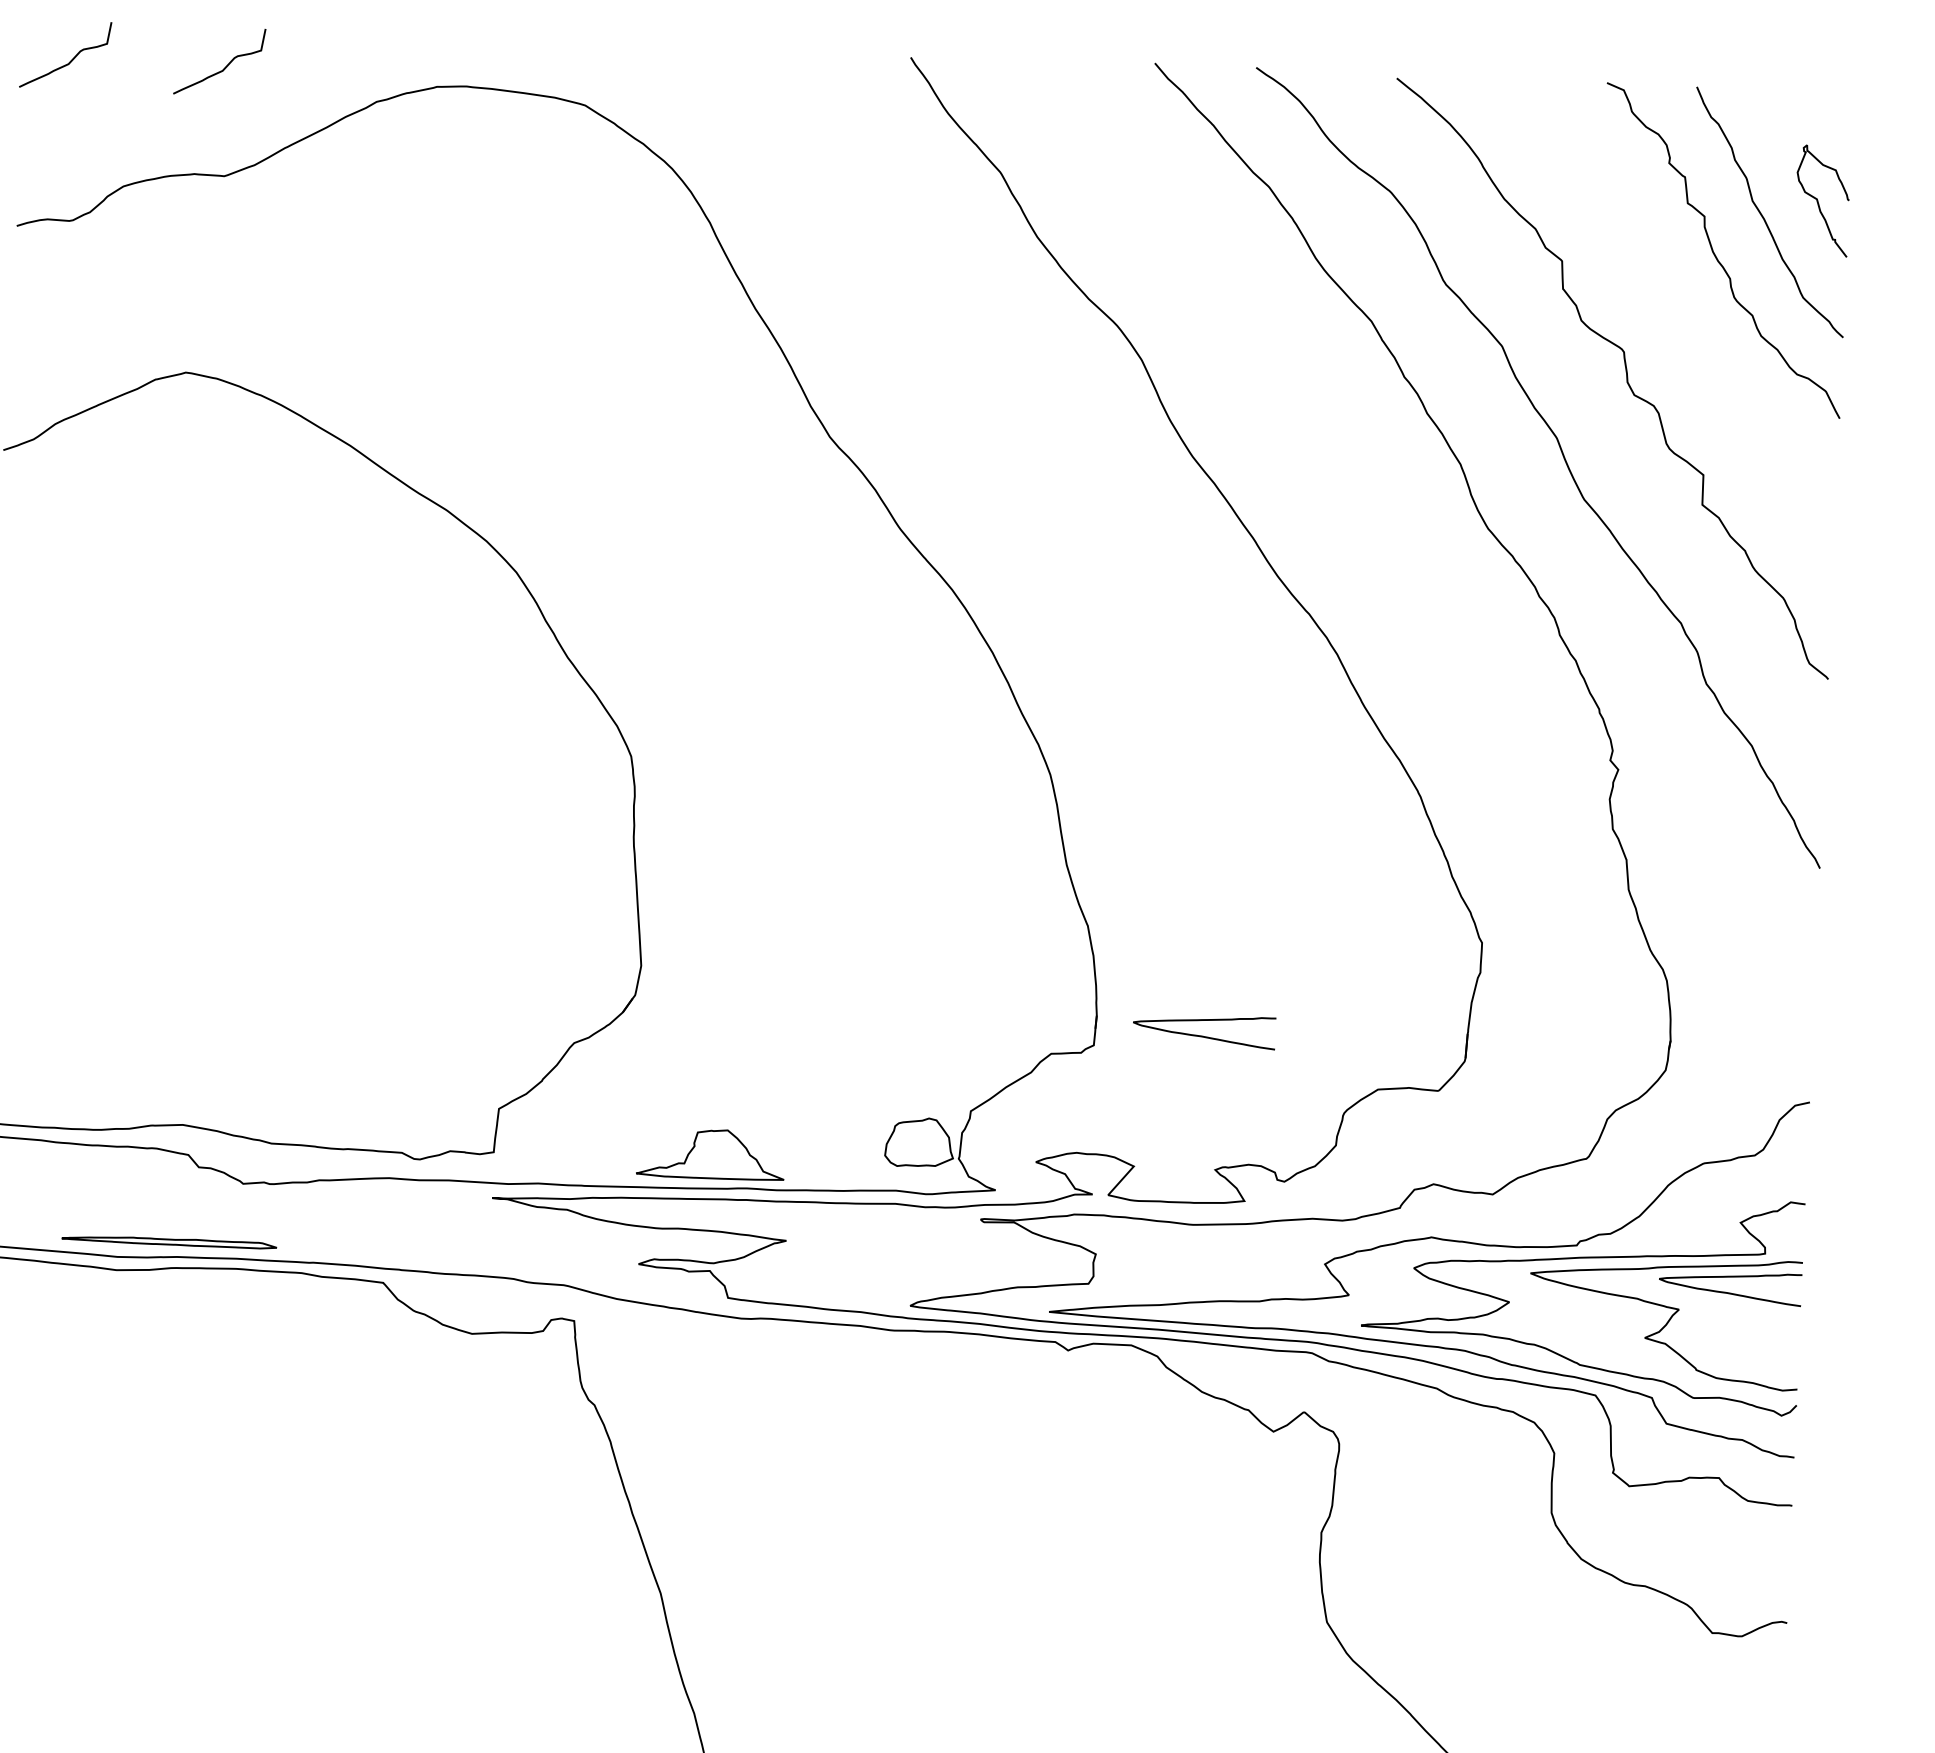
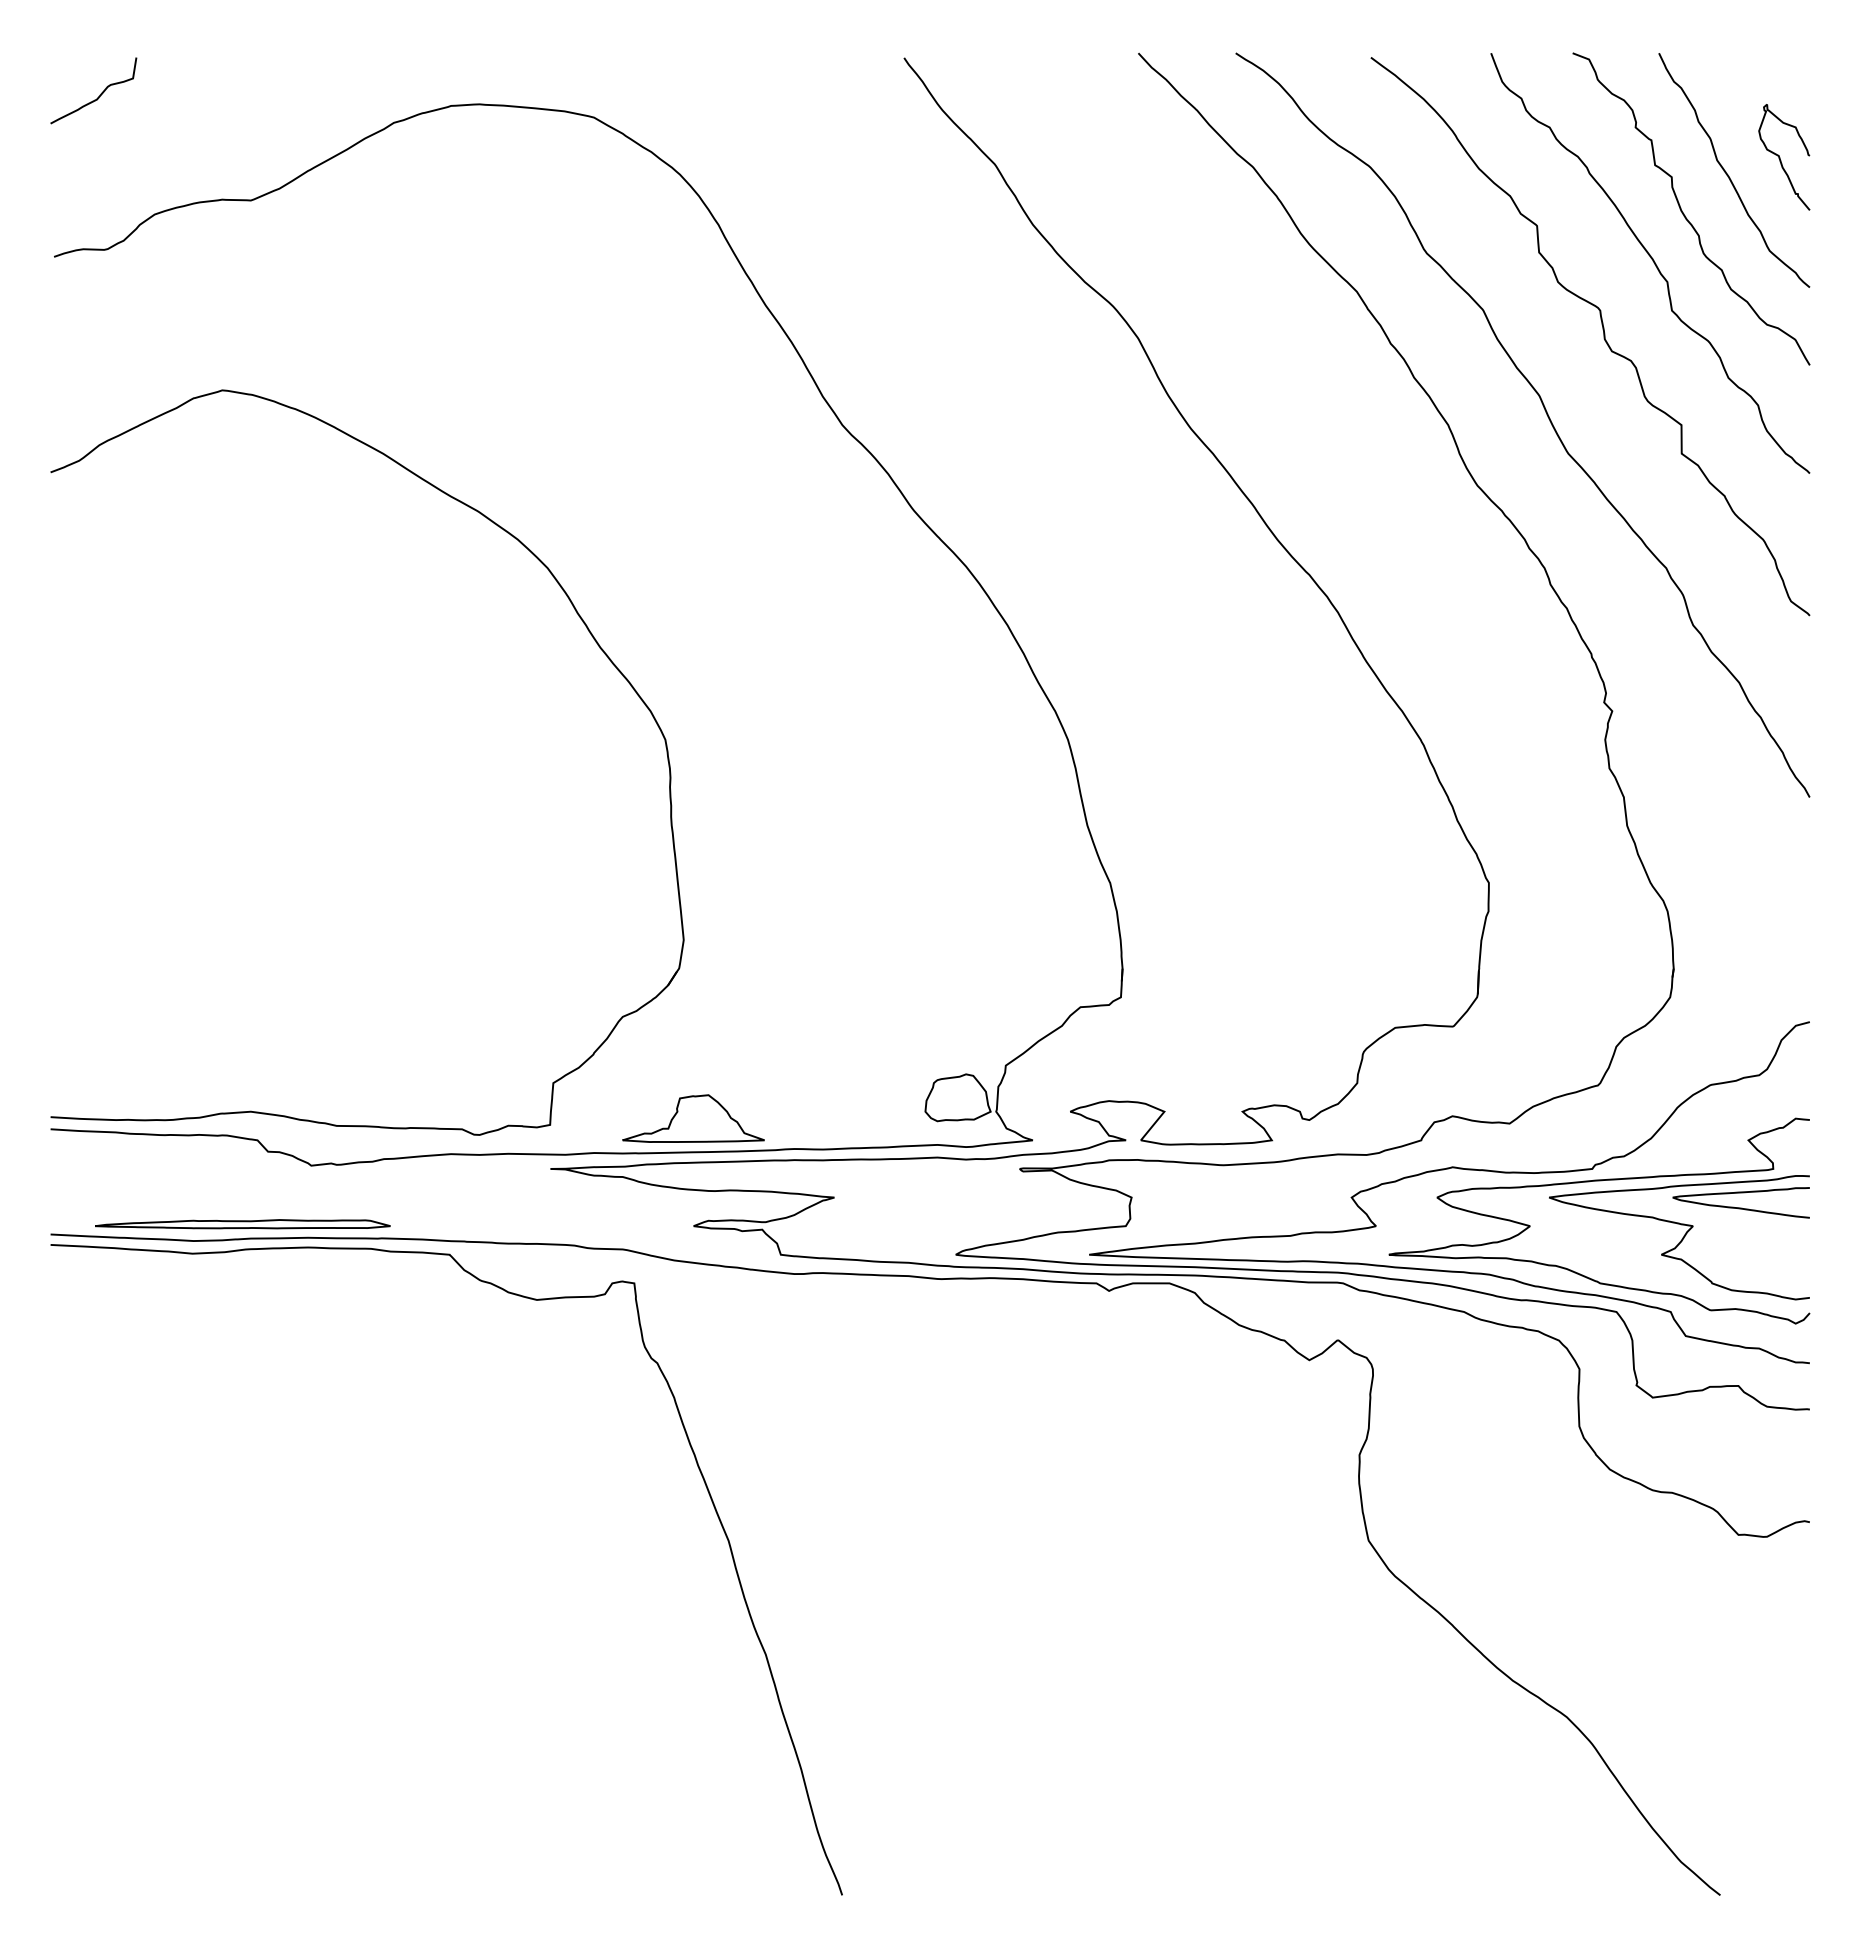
curve: (226, 64) -> (248, 93), removed
curve: (1680, 303) -> (1652, 261), added
curve: (1203, 1035) -> (1225, 983), removed
part: (711, 1153) -> (693, 1118), moved
part: (168, 1241) -> (242, 1224), size x1.43

